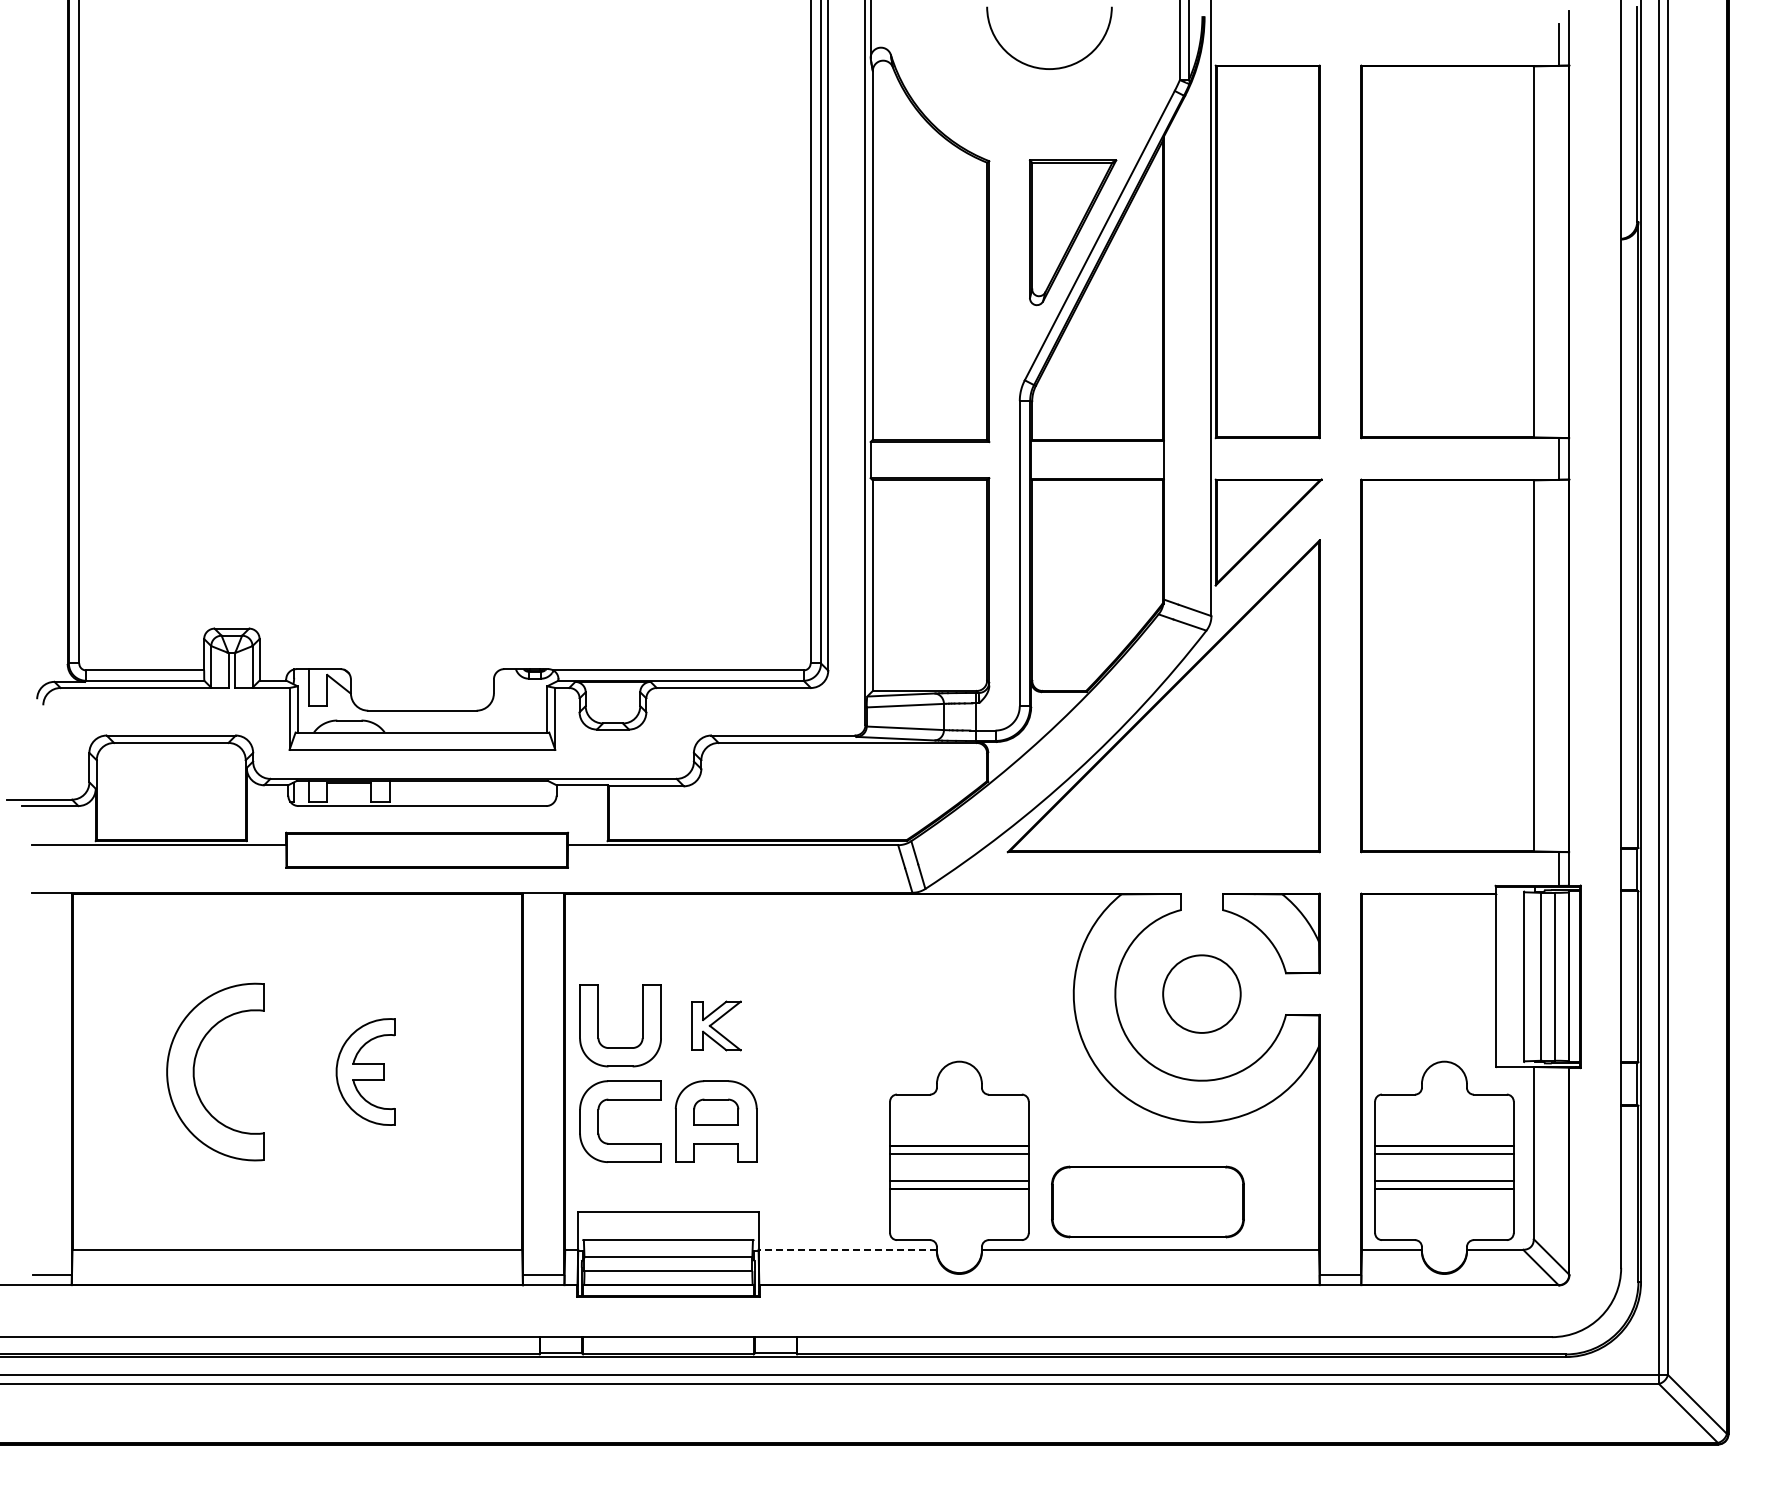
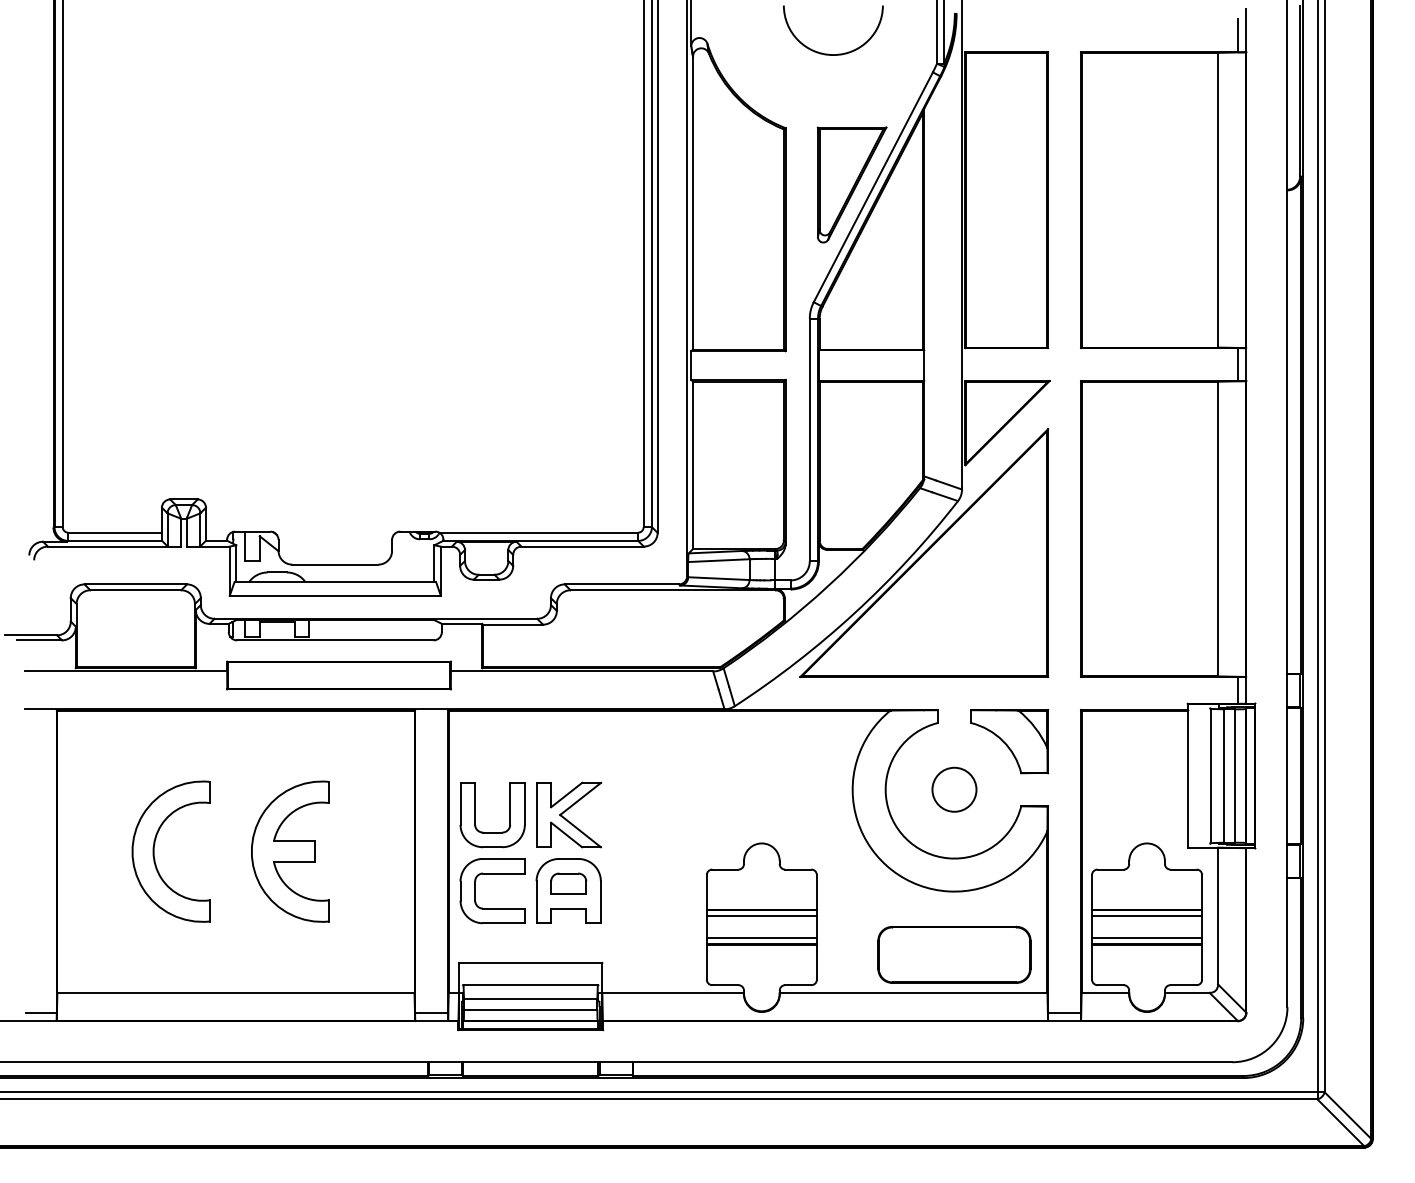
circle: (1201, 993) -> (954, 789), size x0.71
part: (716, 1025) -> (568, 814), size x1.67
part: (365, 1071) -> (290, 851), size x1.67
part: (1147, 1201) -> (954, 954), moved
line: (847, 1249) -> (672, 992), dashed -> solid

